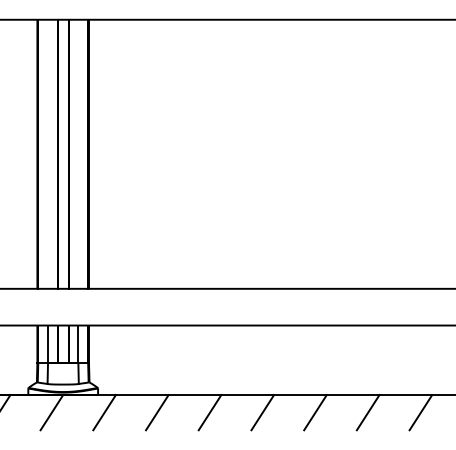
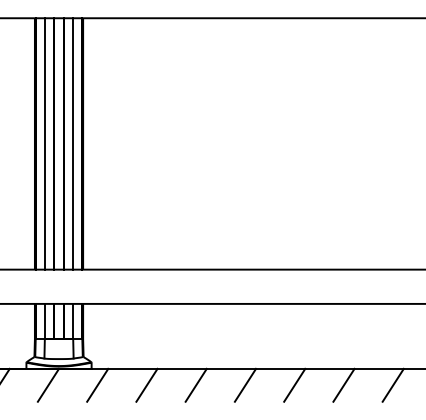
line: (47, 153) -> (44, 143), added
line: (78, 153) -> (73, 143), added

